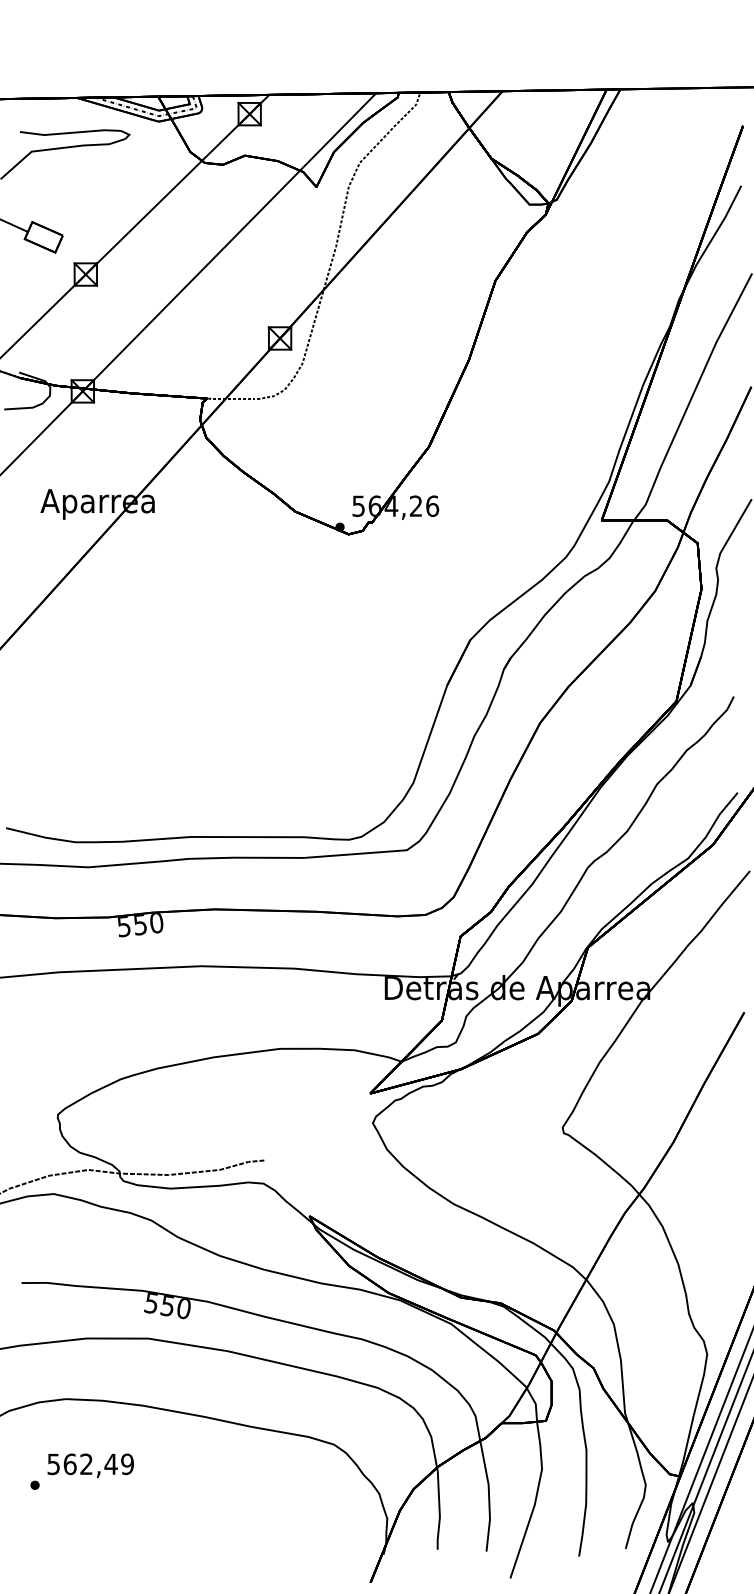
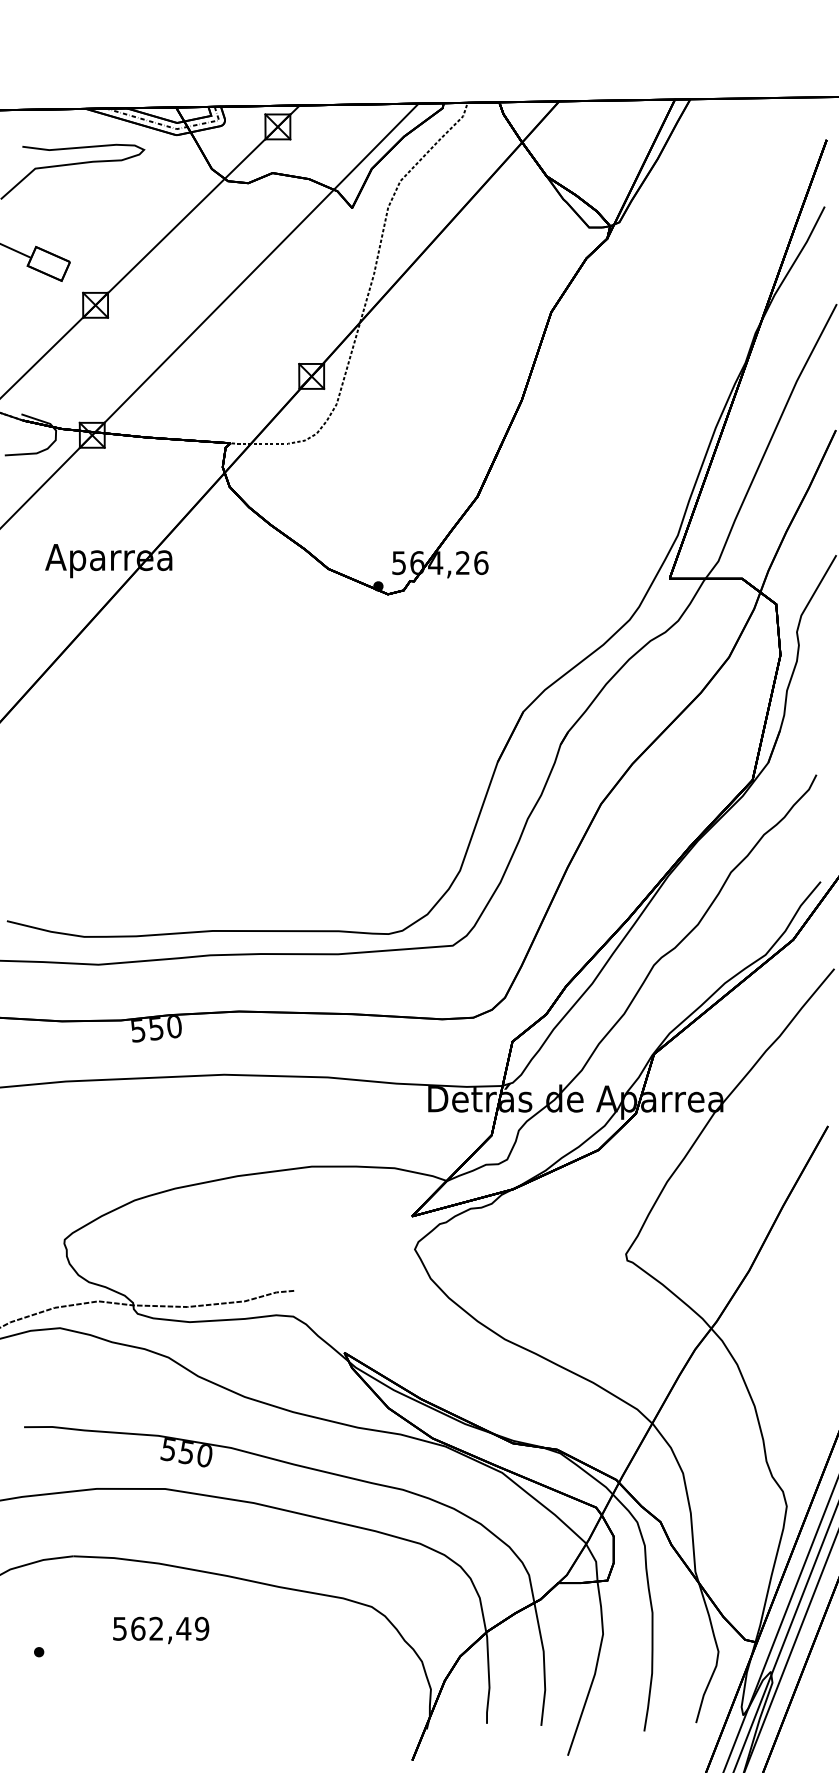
text: (90, 1465) -> (160, 1630), moved

